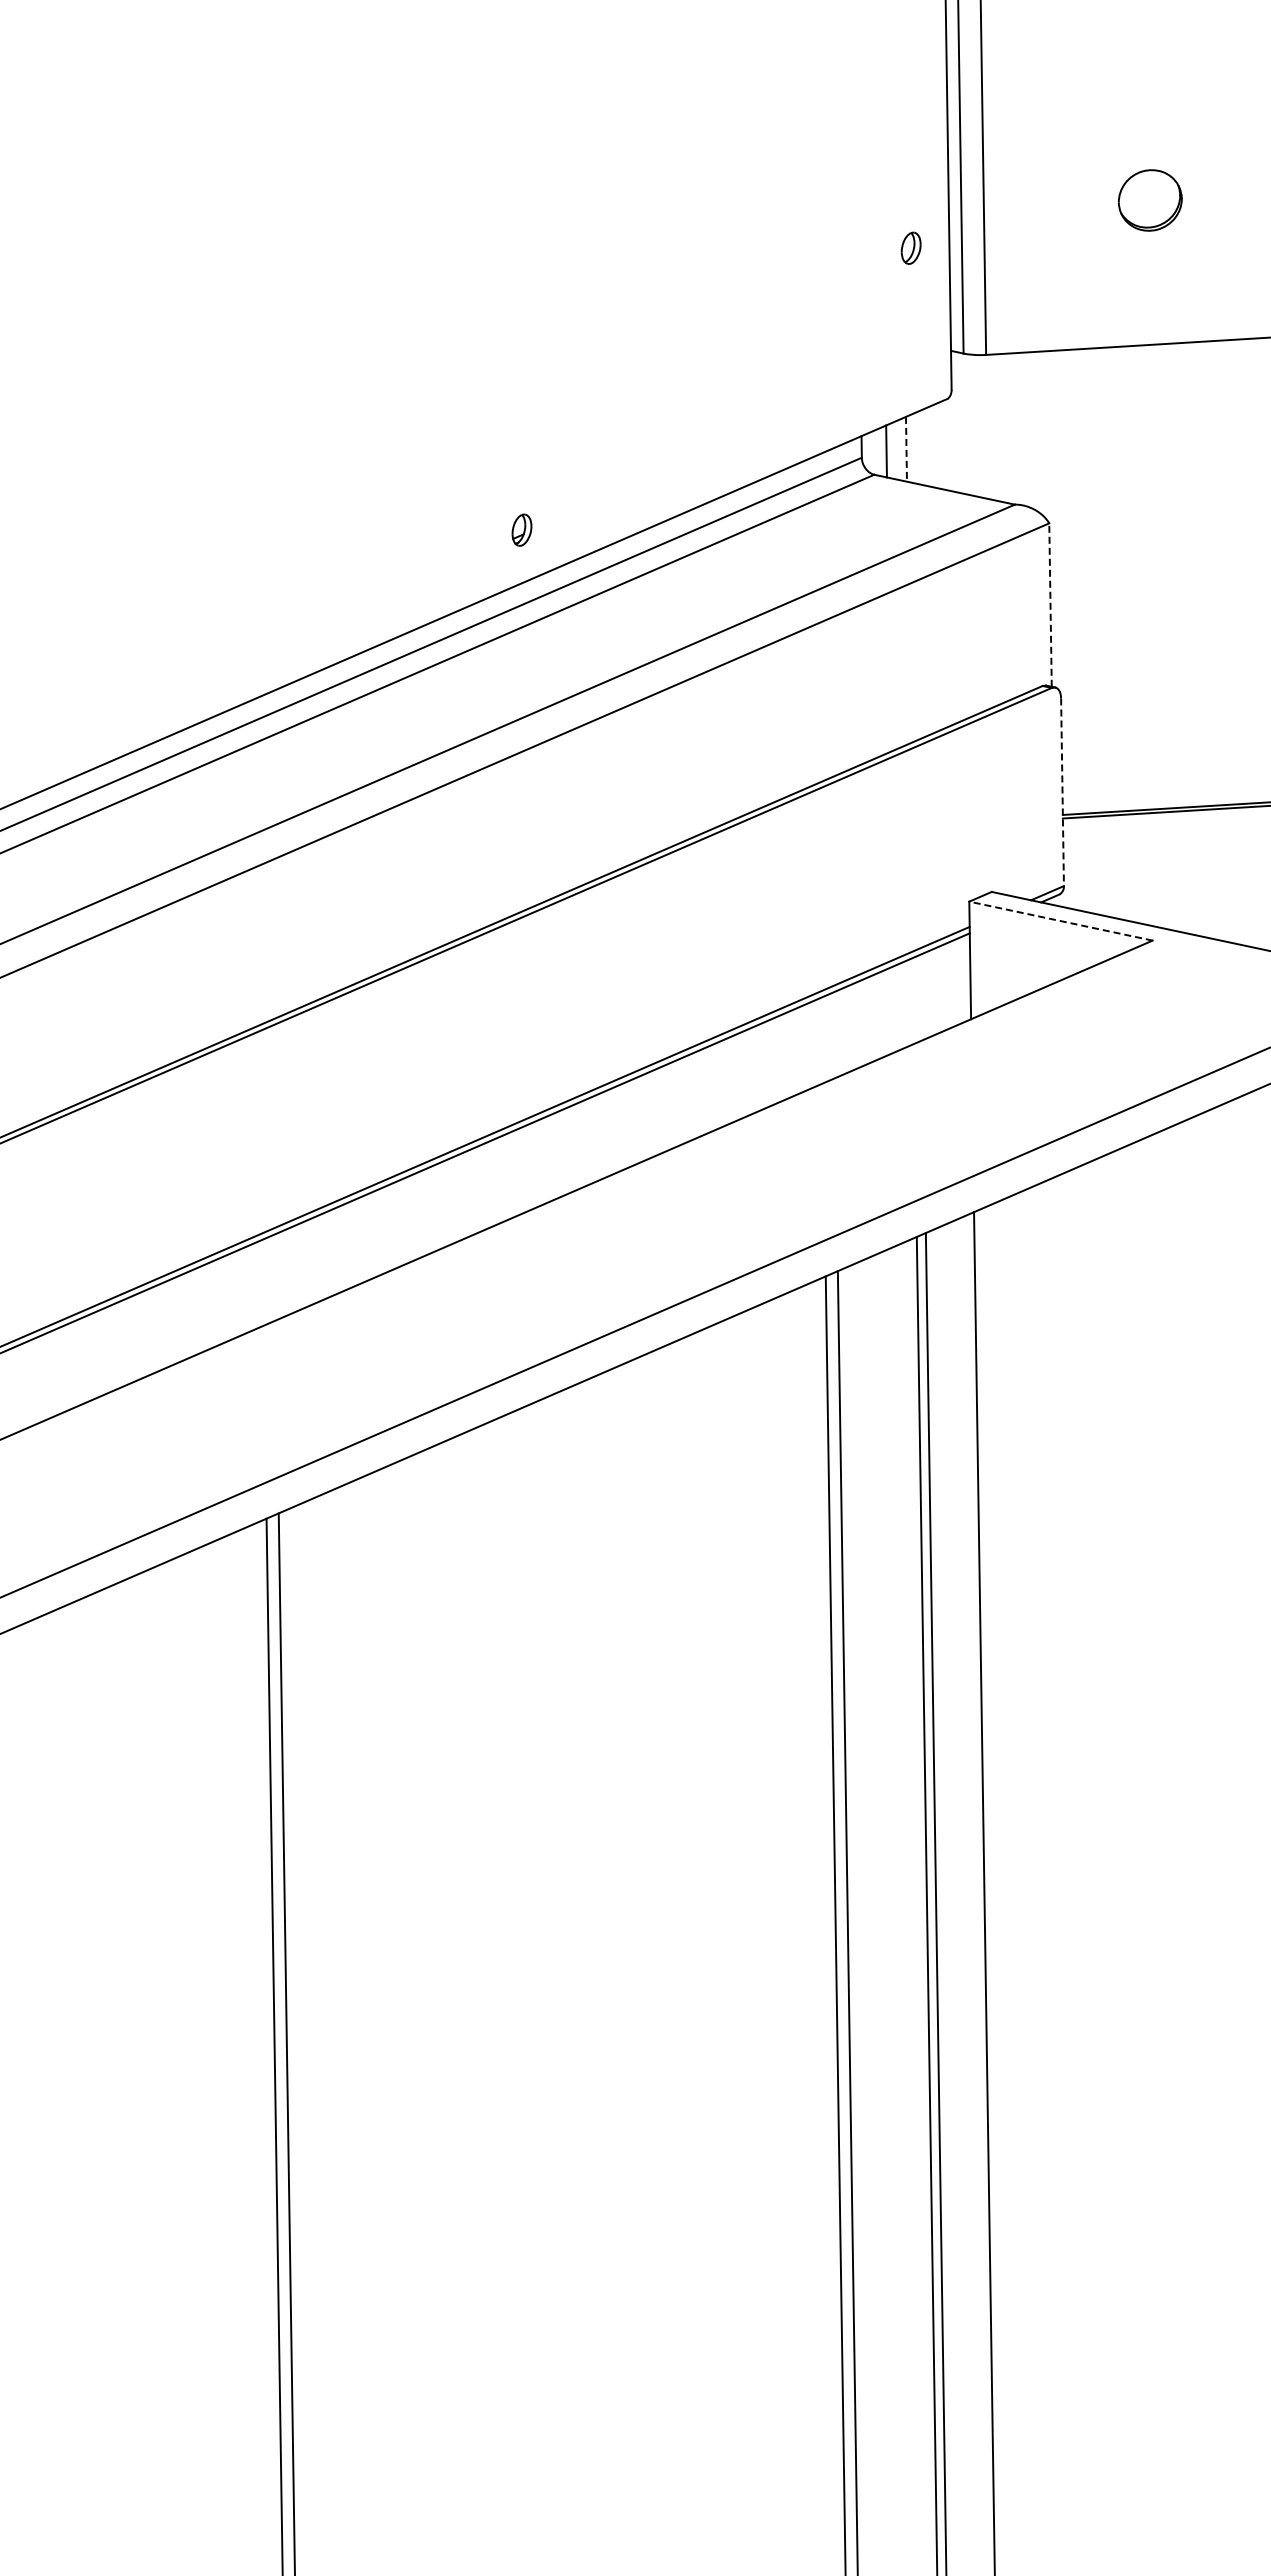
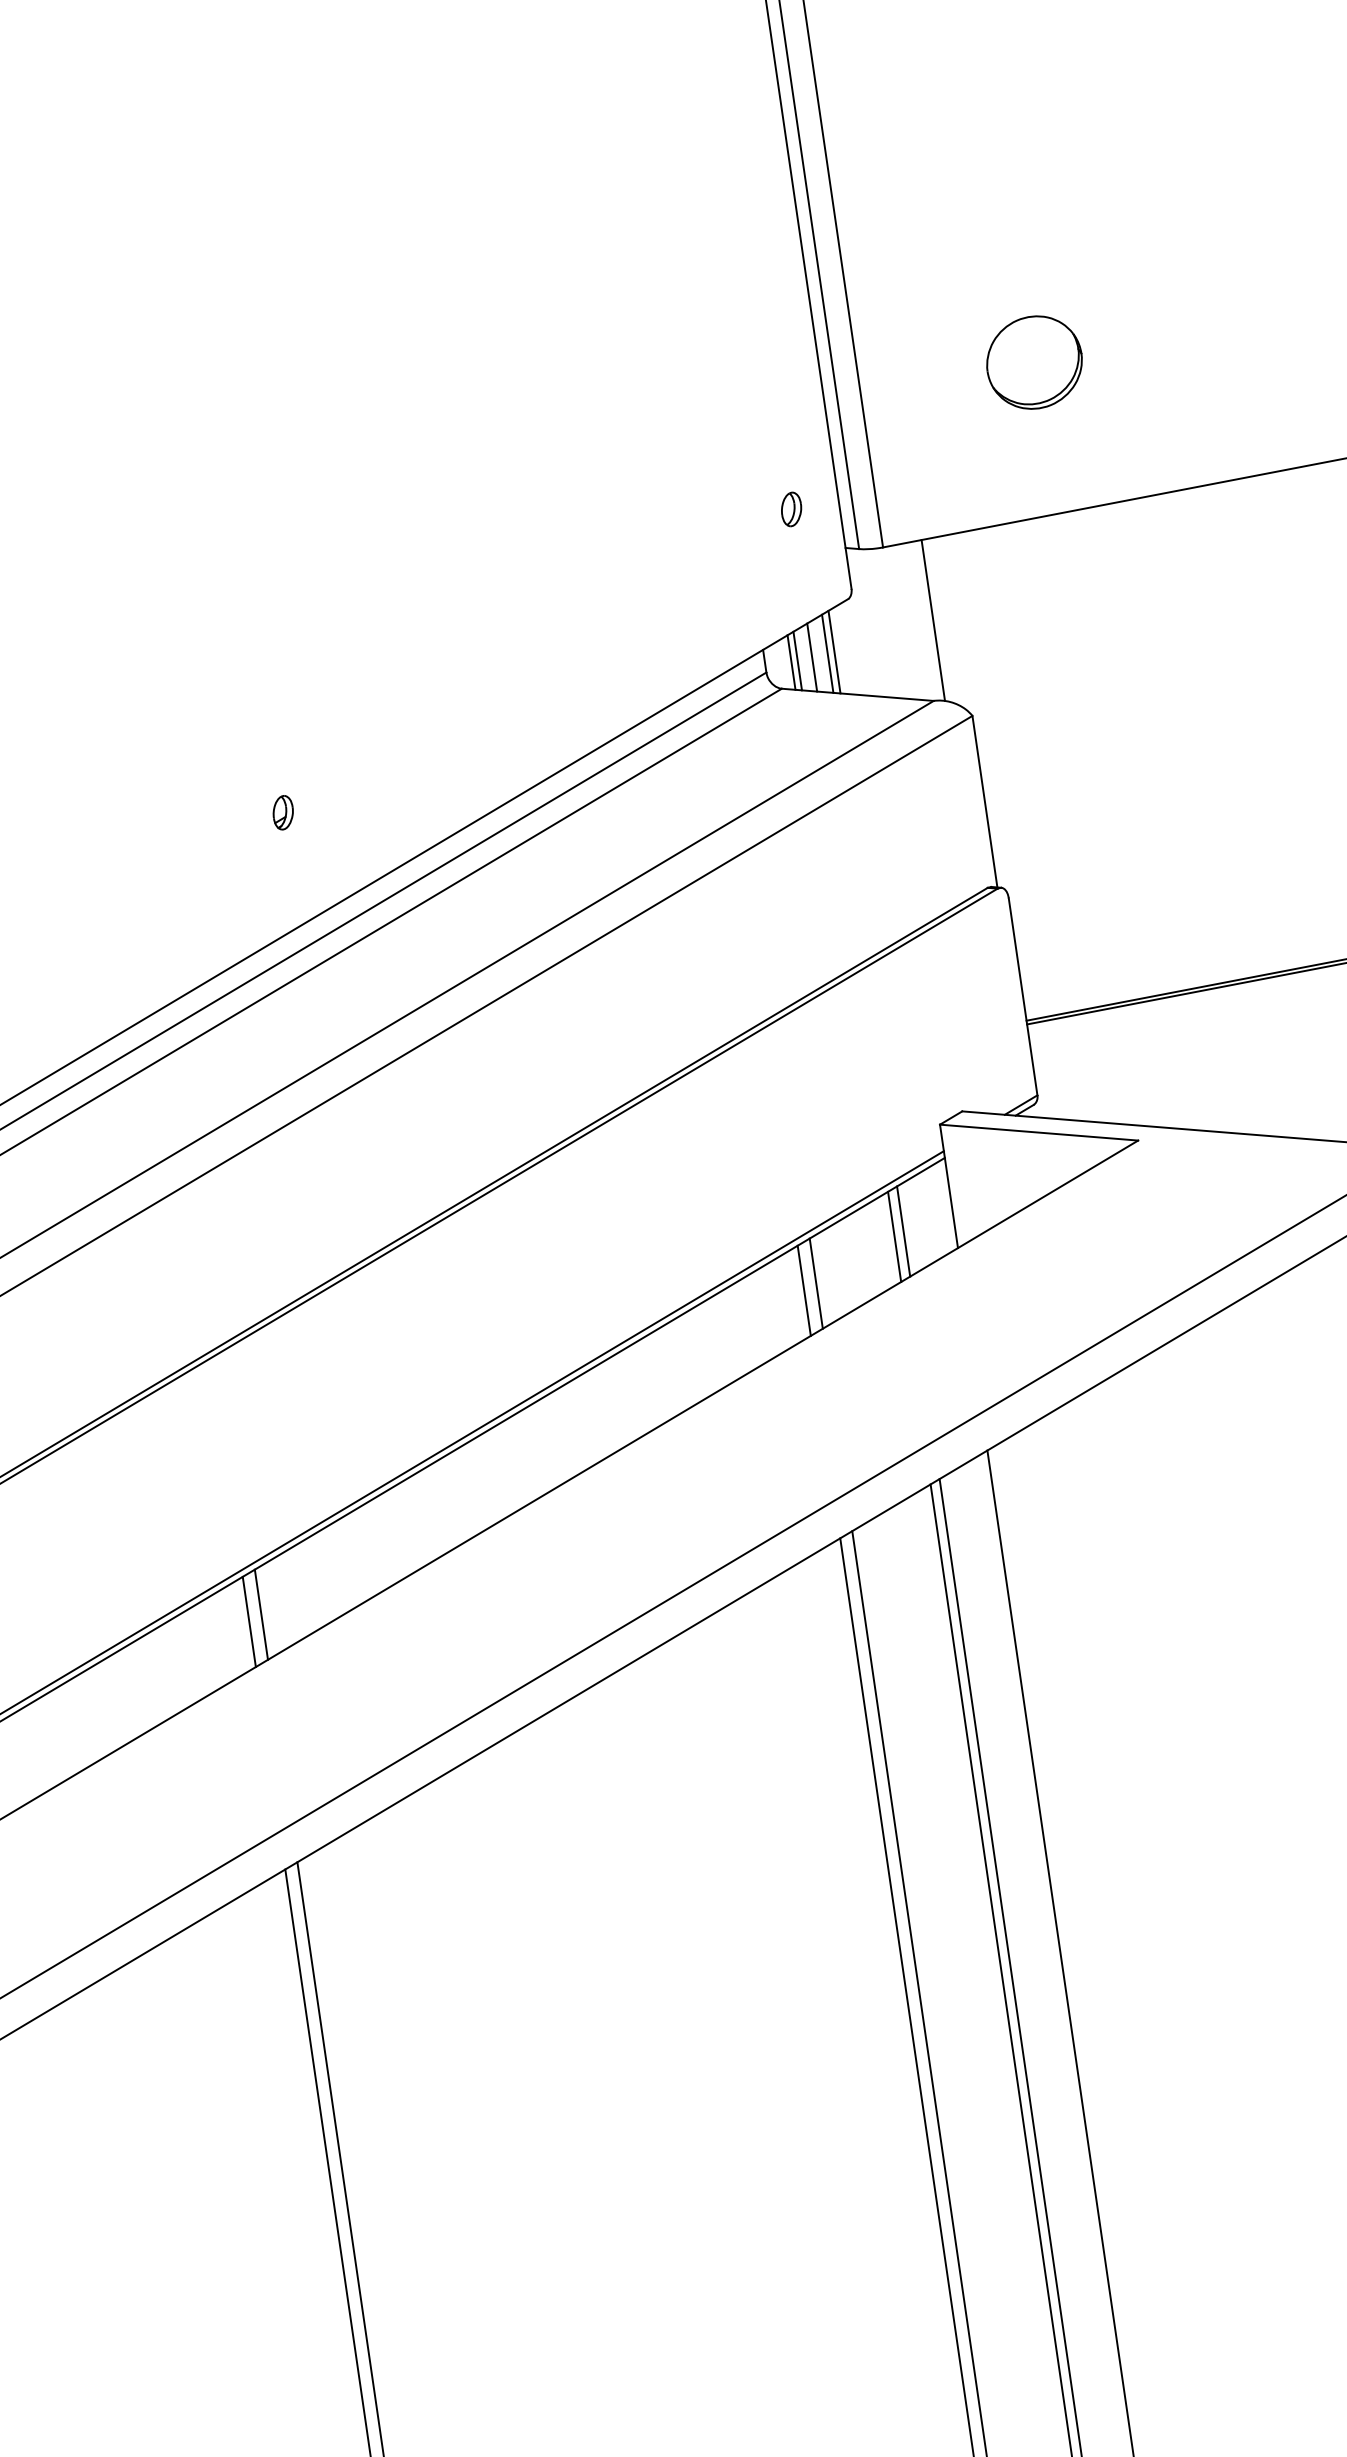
part: (1150, 200) -> (1034, 362), size x1.43
part: (910, 247) -> (790, 508), moved
line: (1024, 429) -> (933, 620), added
line: (927, 446) -> (833, 651), added
line: (921, 447) -> (827, 653), added
line: (906, 449) -> (812, 657), dashed -> solid
line: (892, 450) -> (797, 660), added
part: (521, 529) -> (282, 812), moved
line: (1050, 605) -> (984, 802), dashed -> solid
line: (1062, 792) -> (1023, 997), dashed -> solid
line: (1060, 921) -> (1038, 1133), dashed -> solid
line: (921, 997) -> (902, 1231), added
line: (912, 1001) -> (893, 1237), added
line: (833, 1035) -> (815, 1283), added
line: (821, 1040) -> (803, 1290), added
line: (274, 1277) -> (260, 1614), added
line: (262, 1282) -> (248, 1621), added

